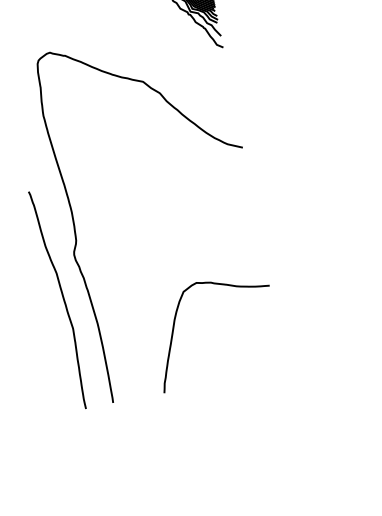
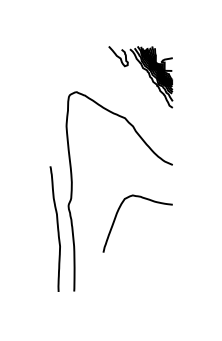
curve: (176, 323) -> (117, 215), moved

